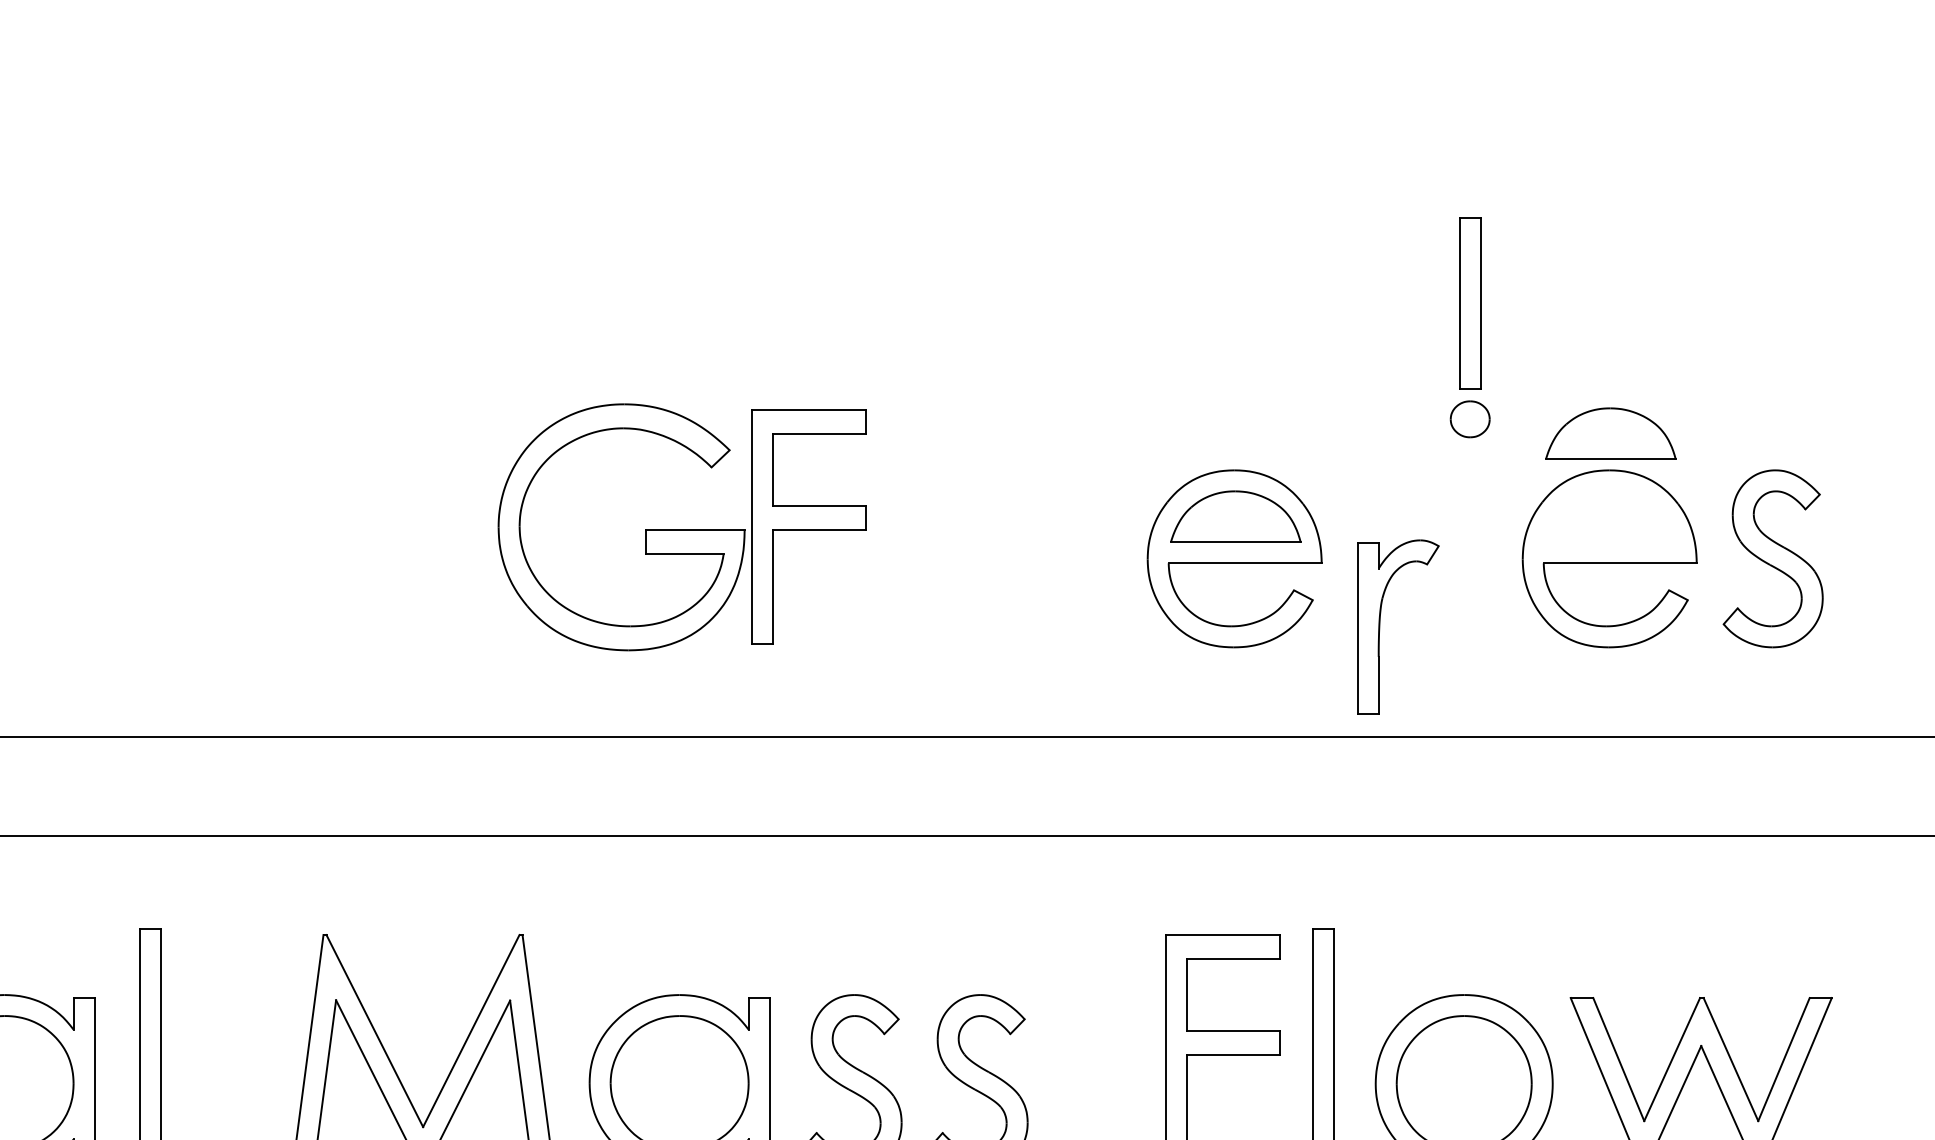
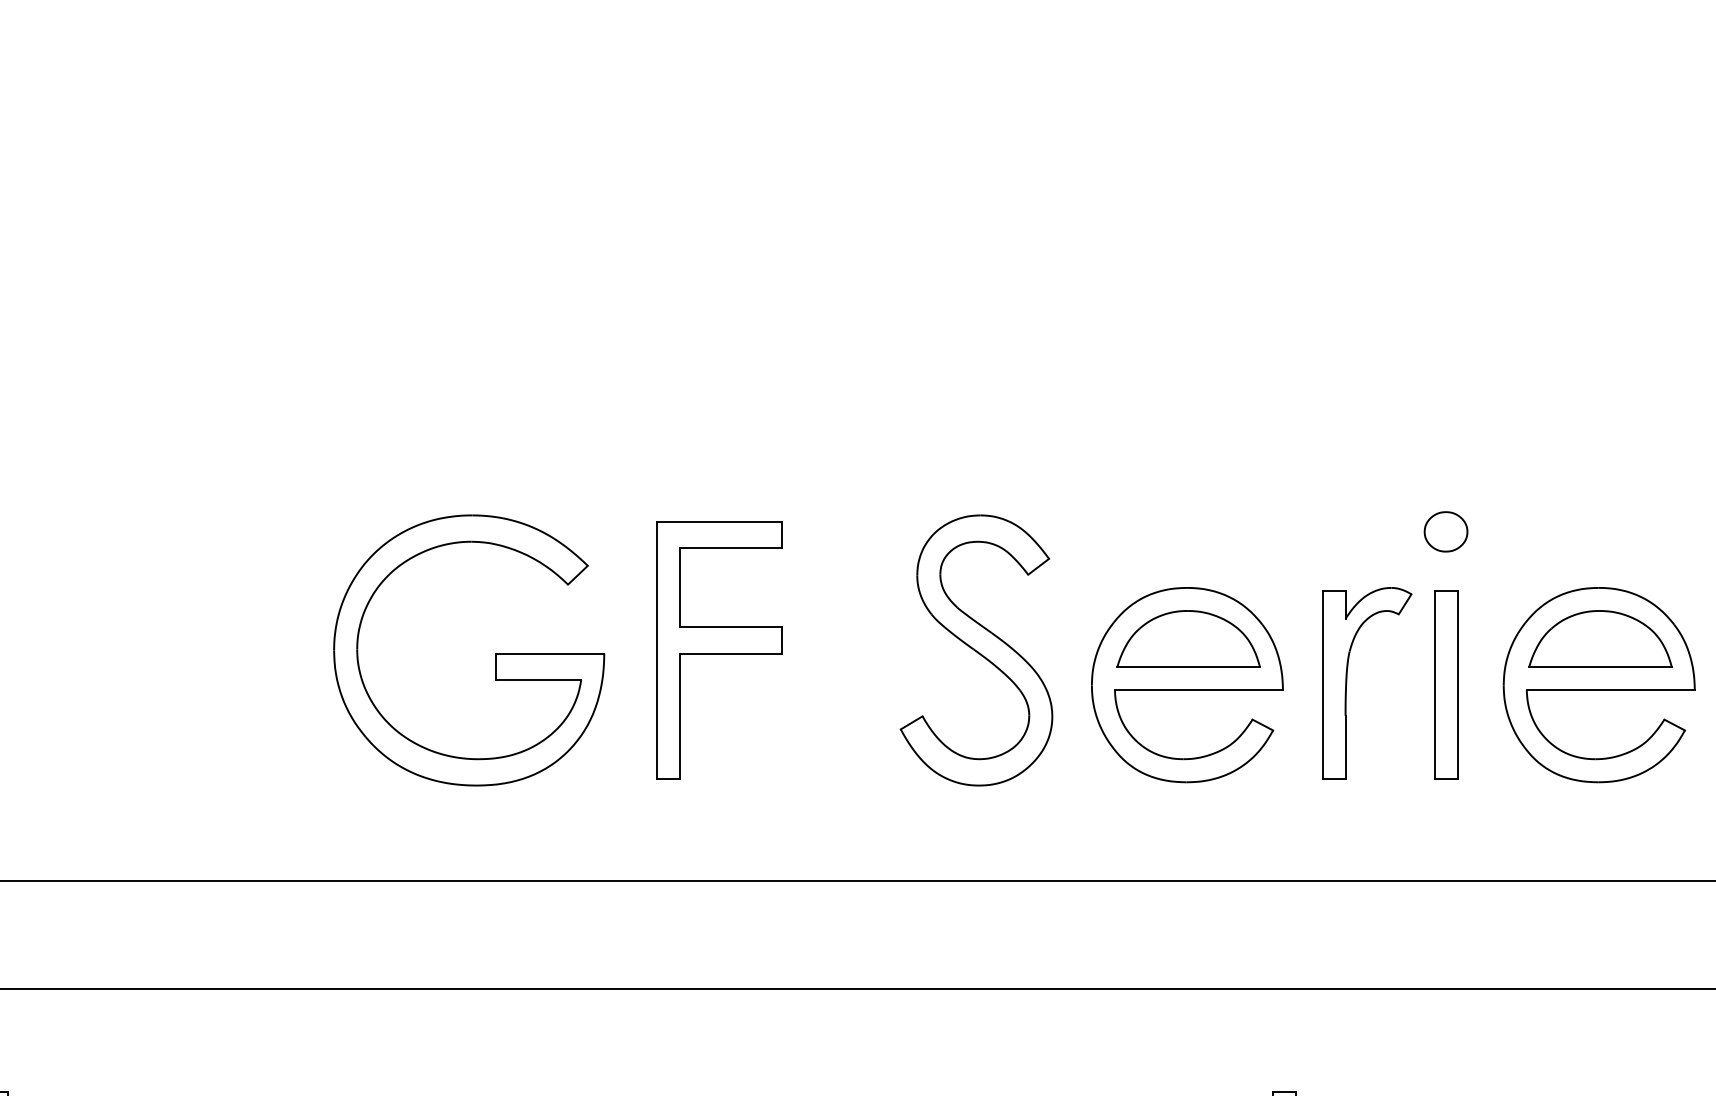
part: (1470, 303) -> (1446, 684), moved
part: (1610, 433) -> (1600, 638), moved
part: (1042, 527) -> (976, 650), added
part: (645, 529) -> (495, 652), moved
part: (1380, 626) -> (1347, 682), moved

